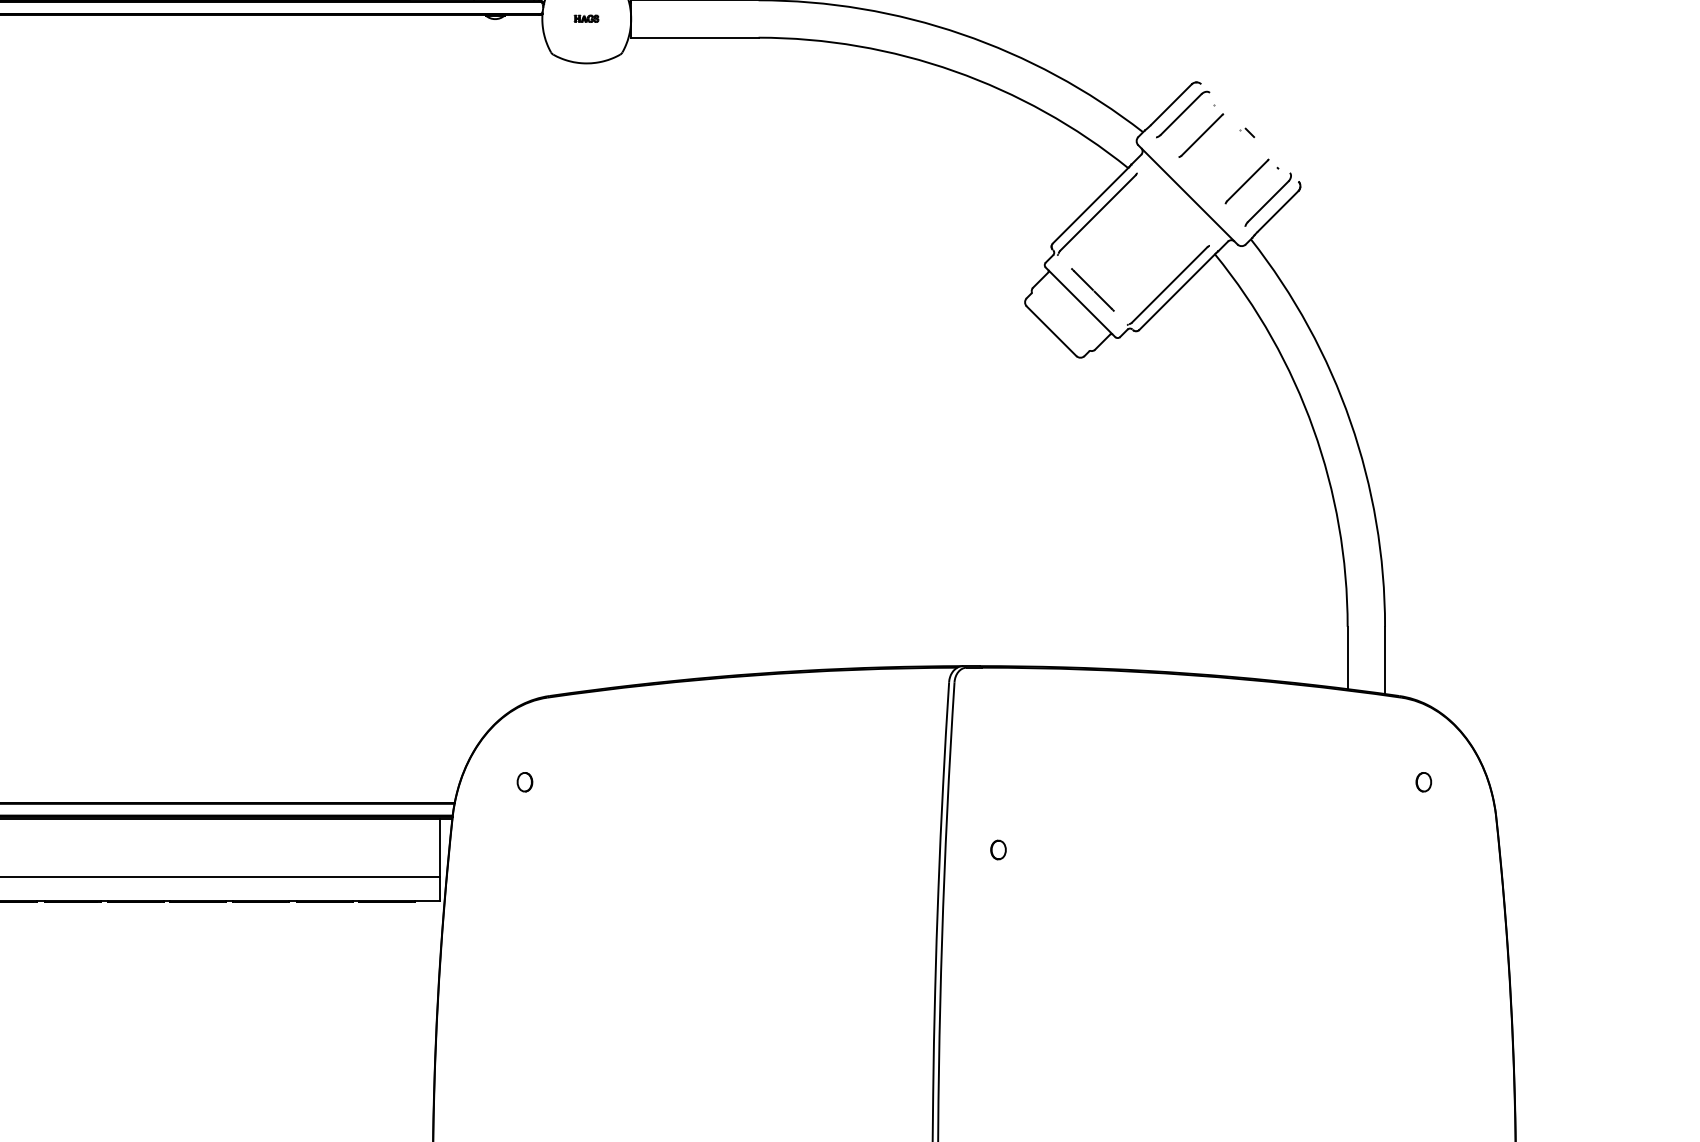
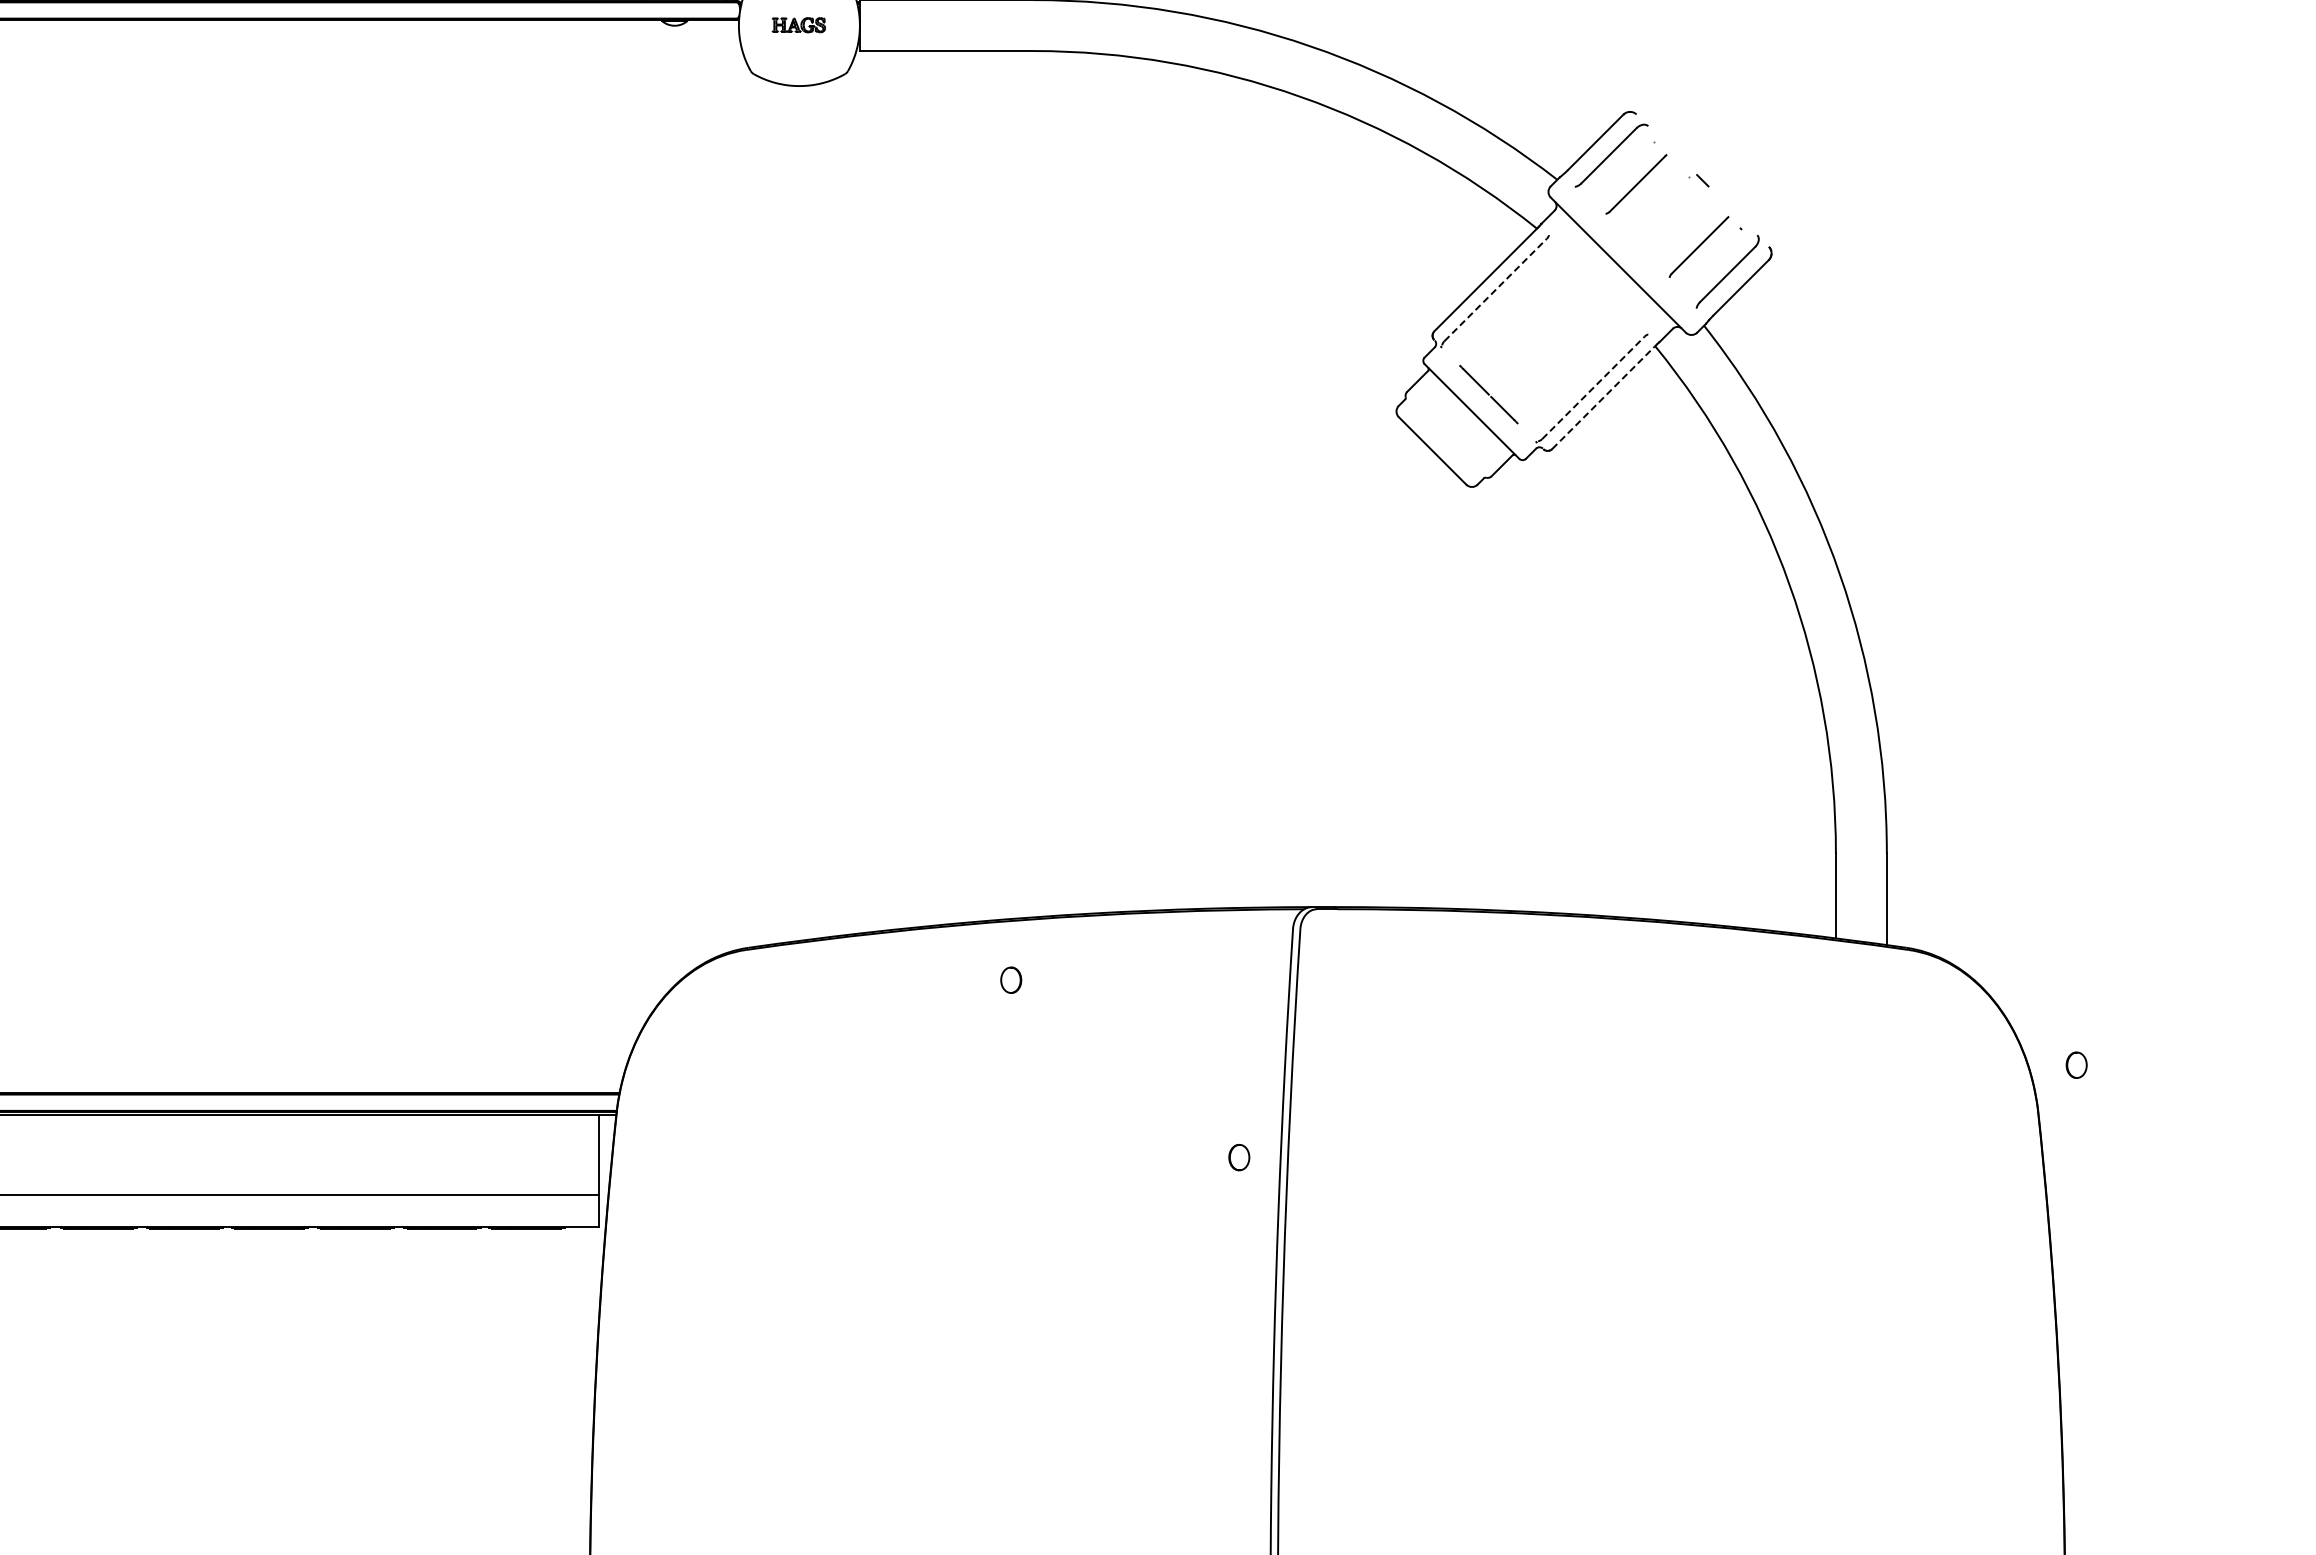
part: (586, 18) -> (798, 25), size x1.6
line: (1098, 212) -> (1496, 289), solid -> dashed
line: (1169, 284) -> (1593, 387), solid -> dashed
line: (1177, 292) -> (1603, 397), solid -> dashed
part: (525, 781) -> (1011, 979), moved
part: (1423, 781) -> (2076, 1064), moved
part: (998, 849) -> (1239, 1157), moved

